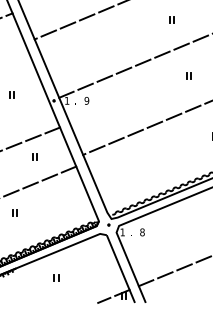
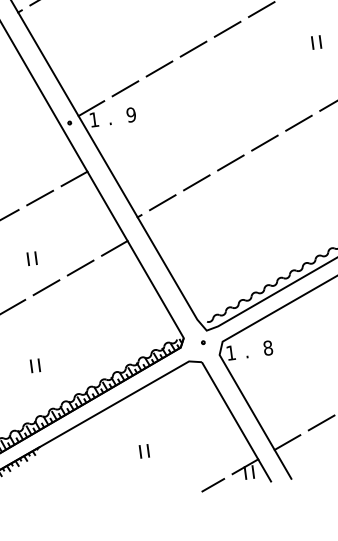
part: (34, 156) -> (30, 257), moved
part: (14, 212) -> (33, 365), moved
part: (56, 277) -> (144, 450), moved

